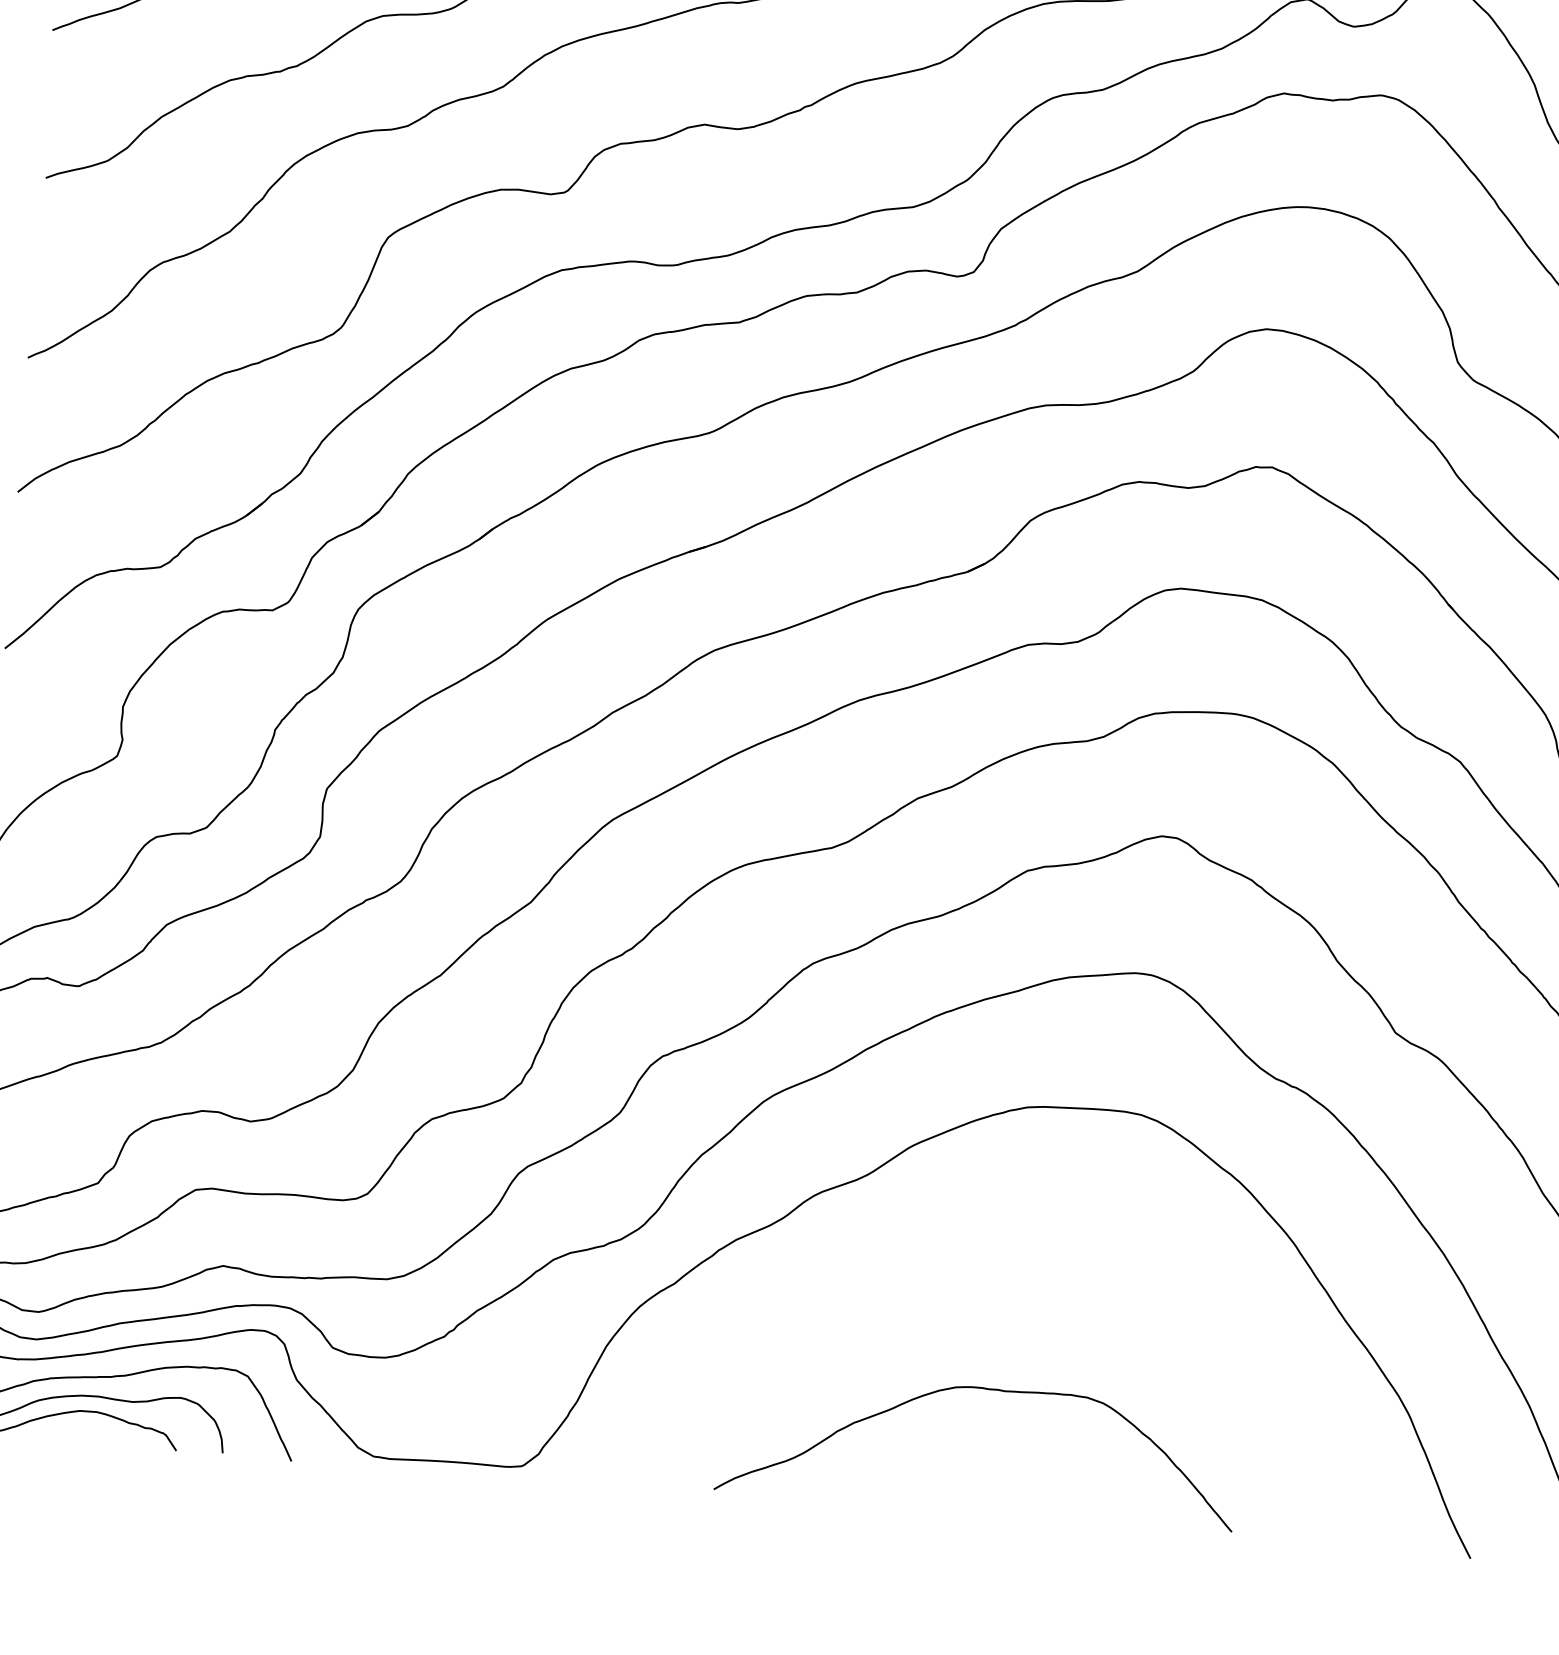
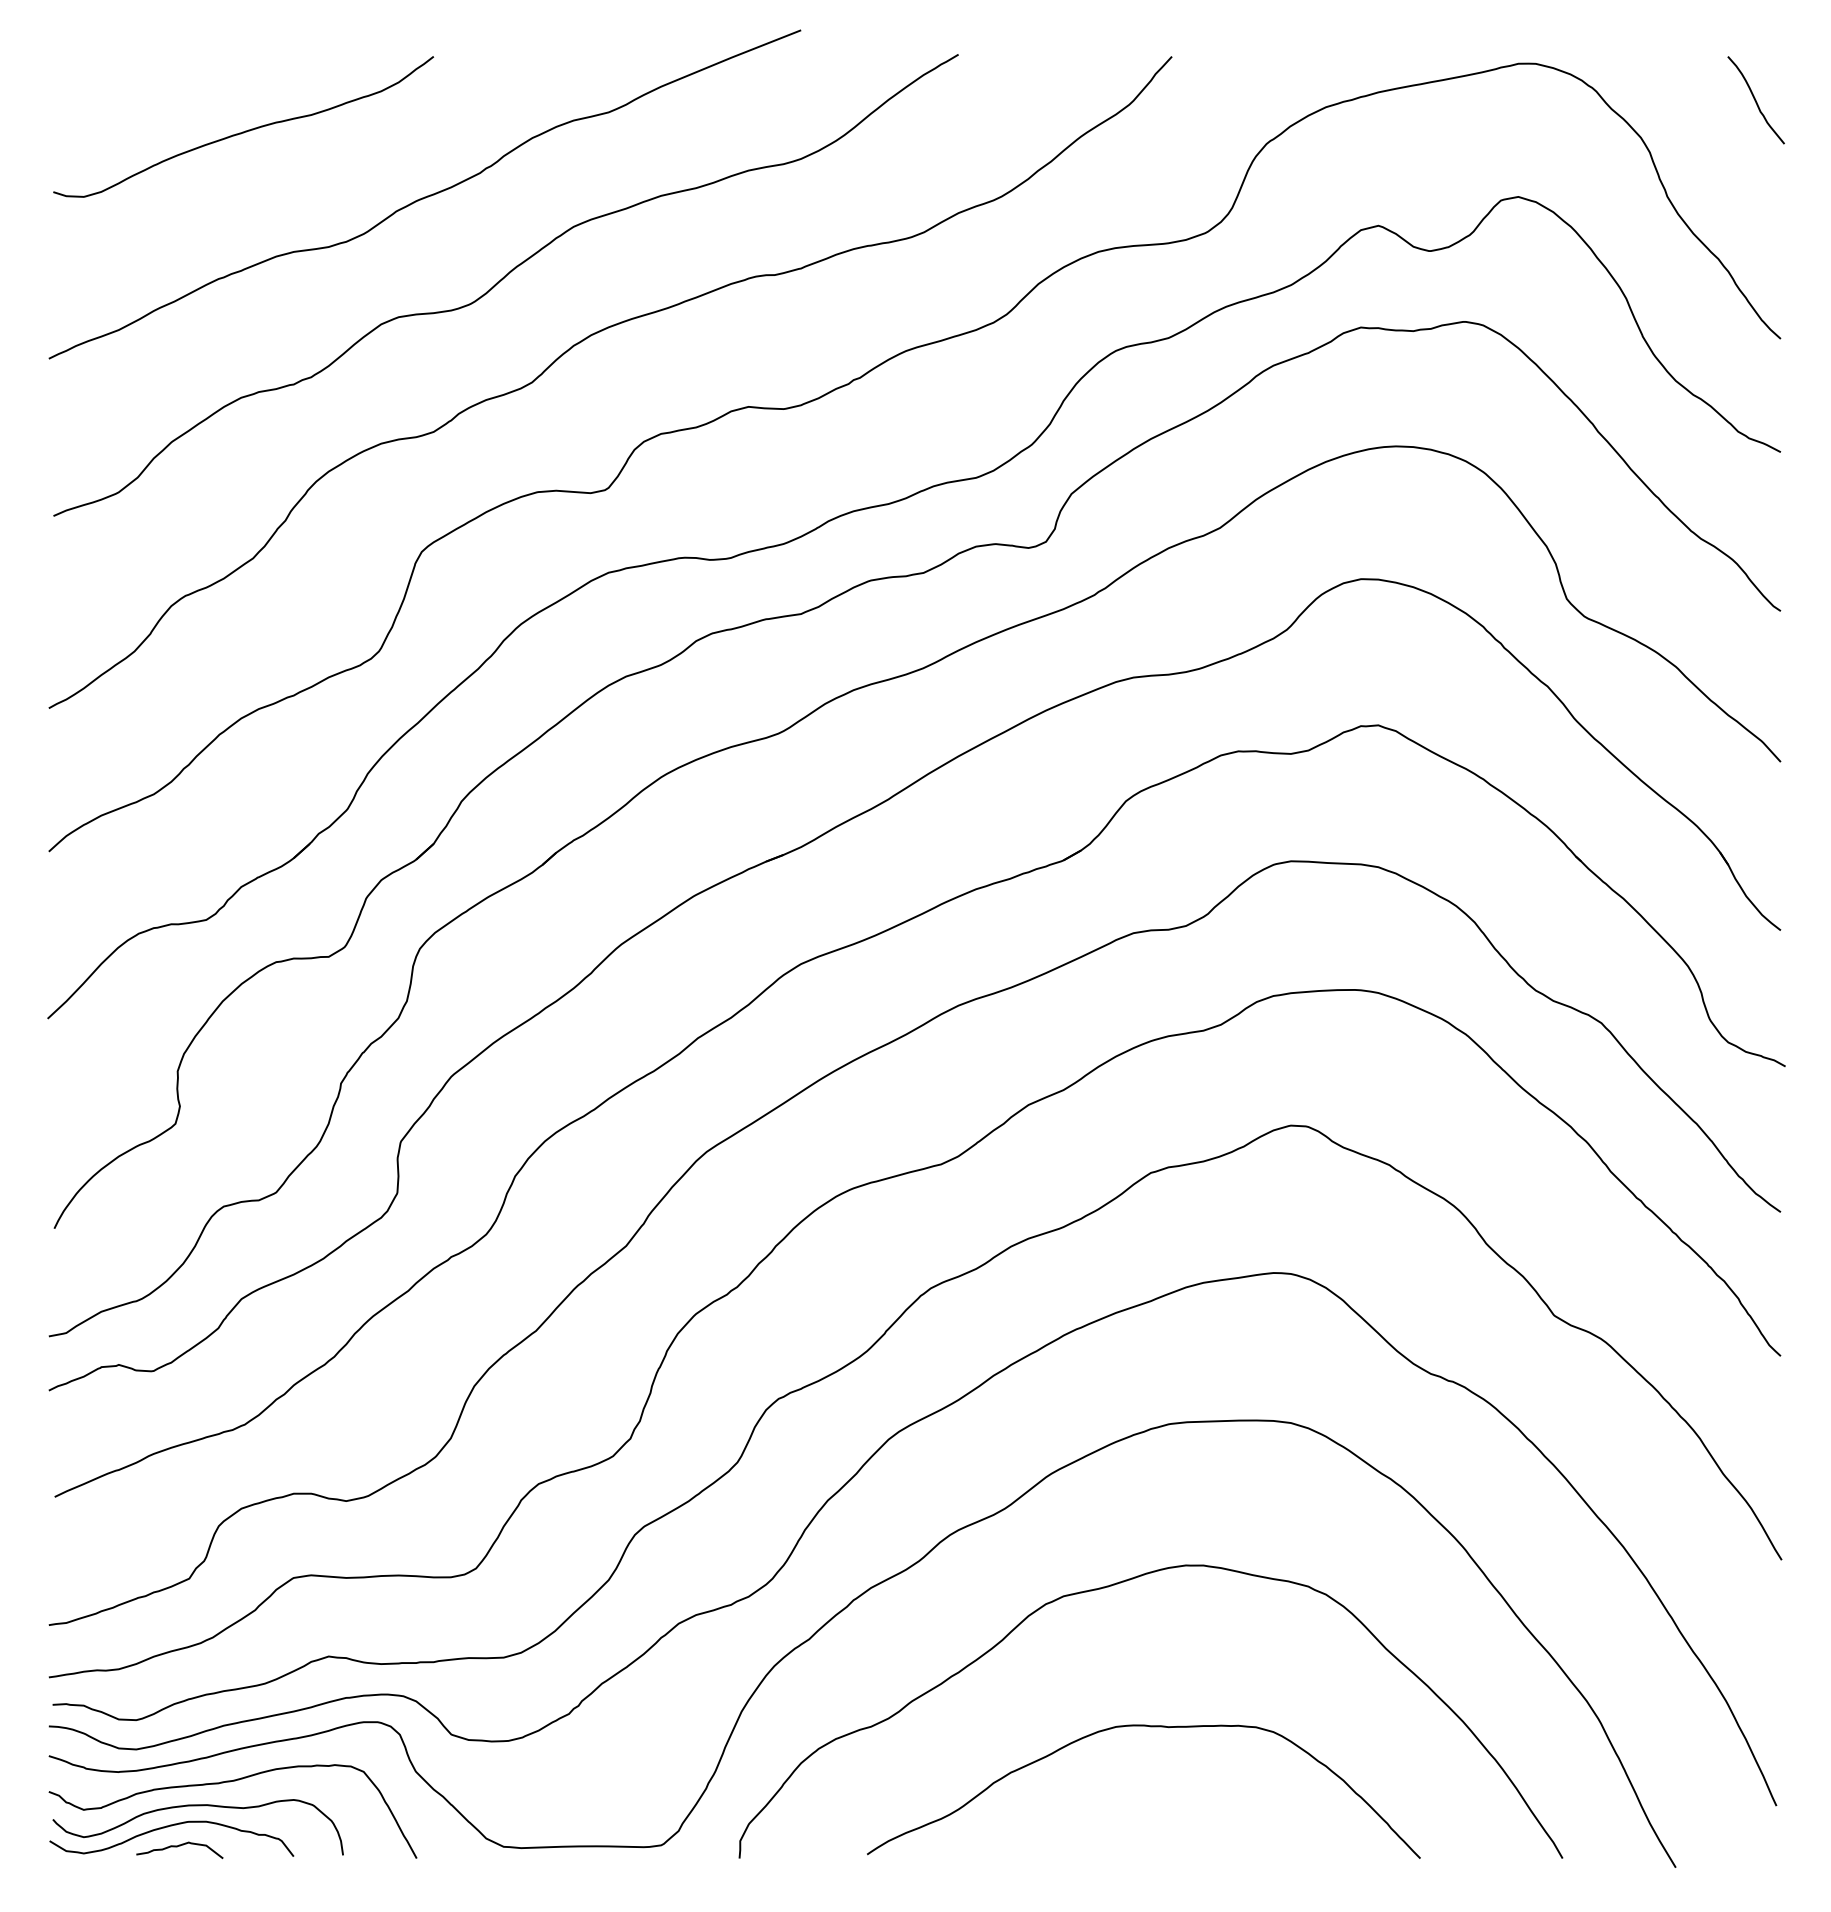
curve: (958, 1256) -> (1108, 1587), added
curve: (68, 1434) -> (177, 1847), added

